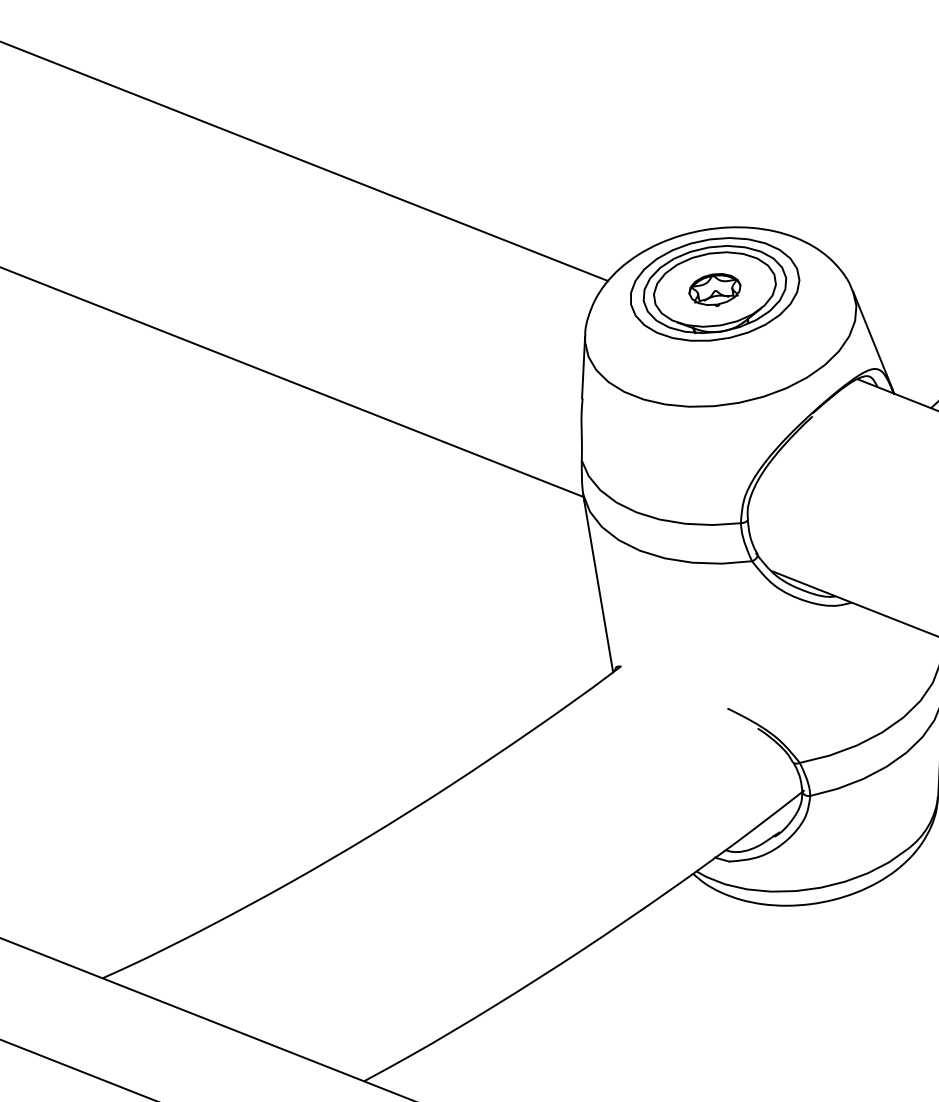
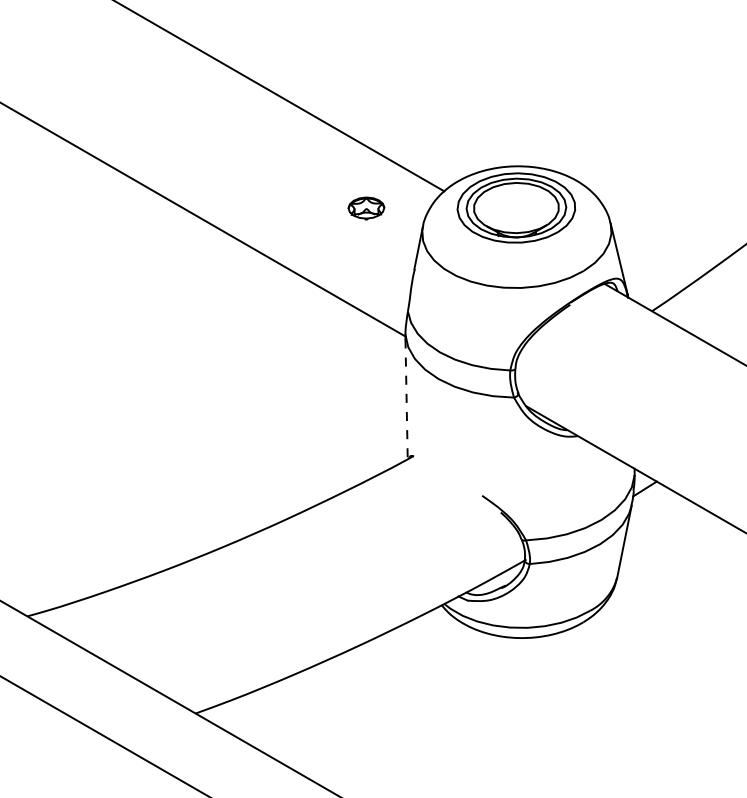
part: (715, 290) -> (366, 208), moved
line: (598, 586) -> (406, 399), solid -> dashed

